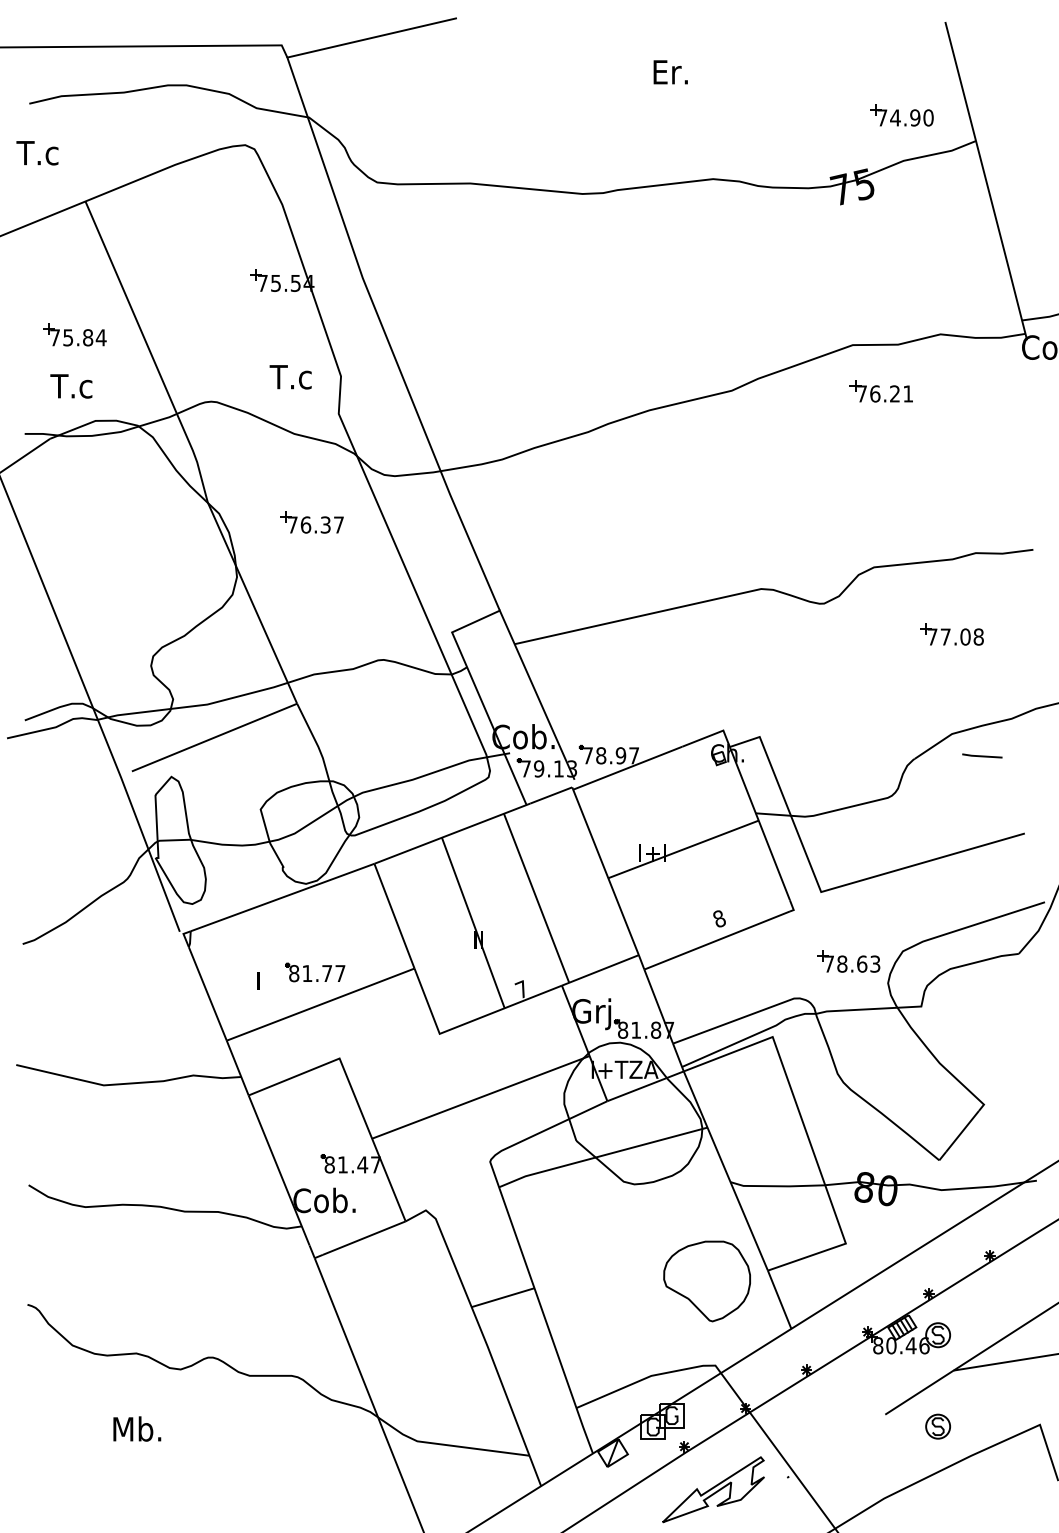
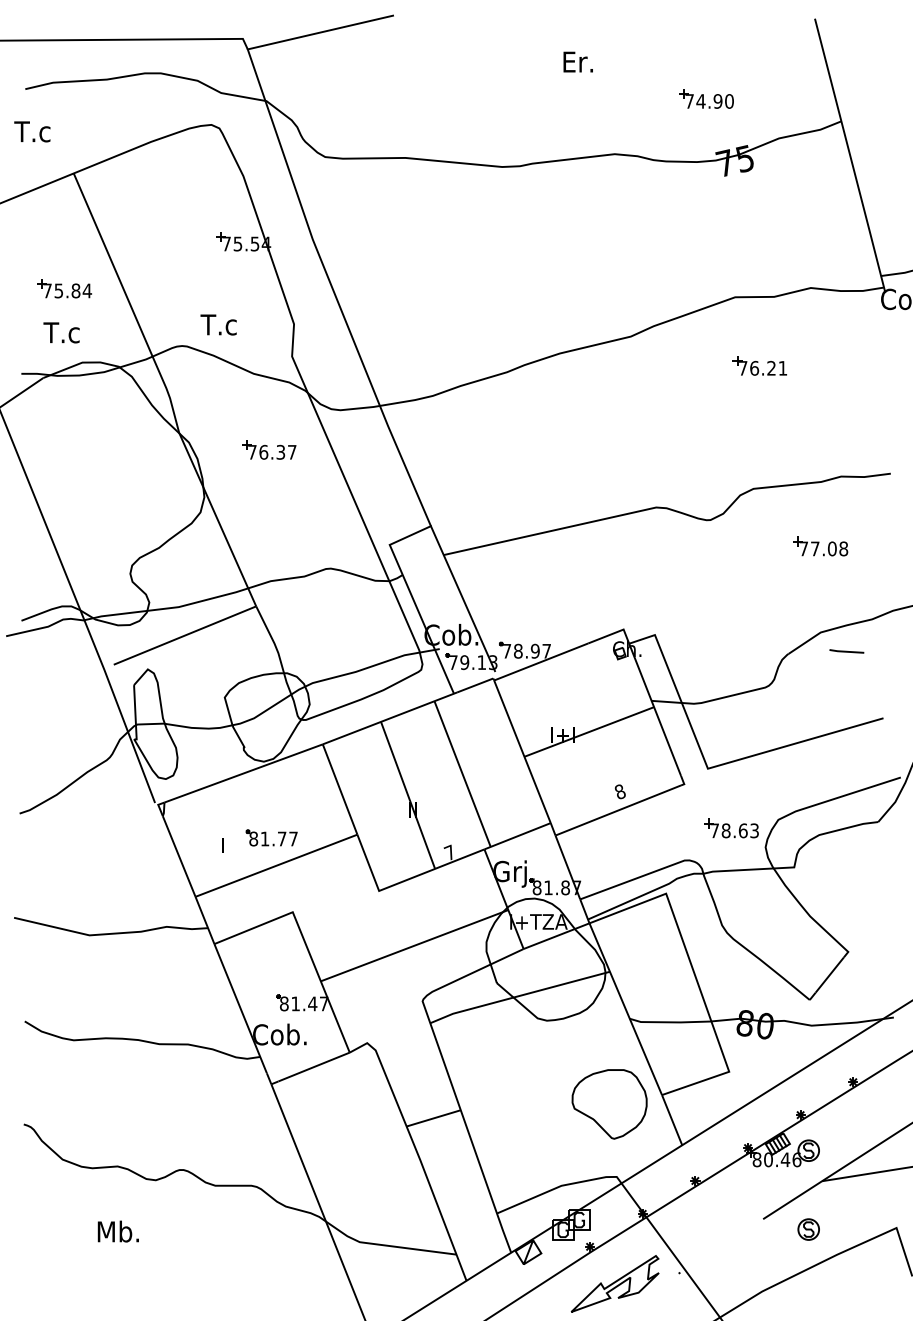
part: (901, 114) -> (706, 98), moved
text: (290, 376) -> (218, 324), moved
part: (881, 390) -> (759, 365), moved

